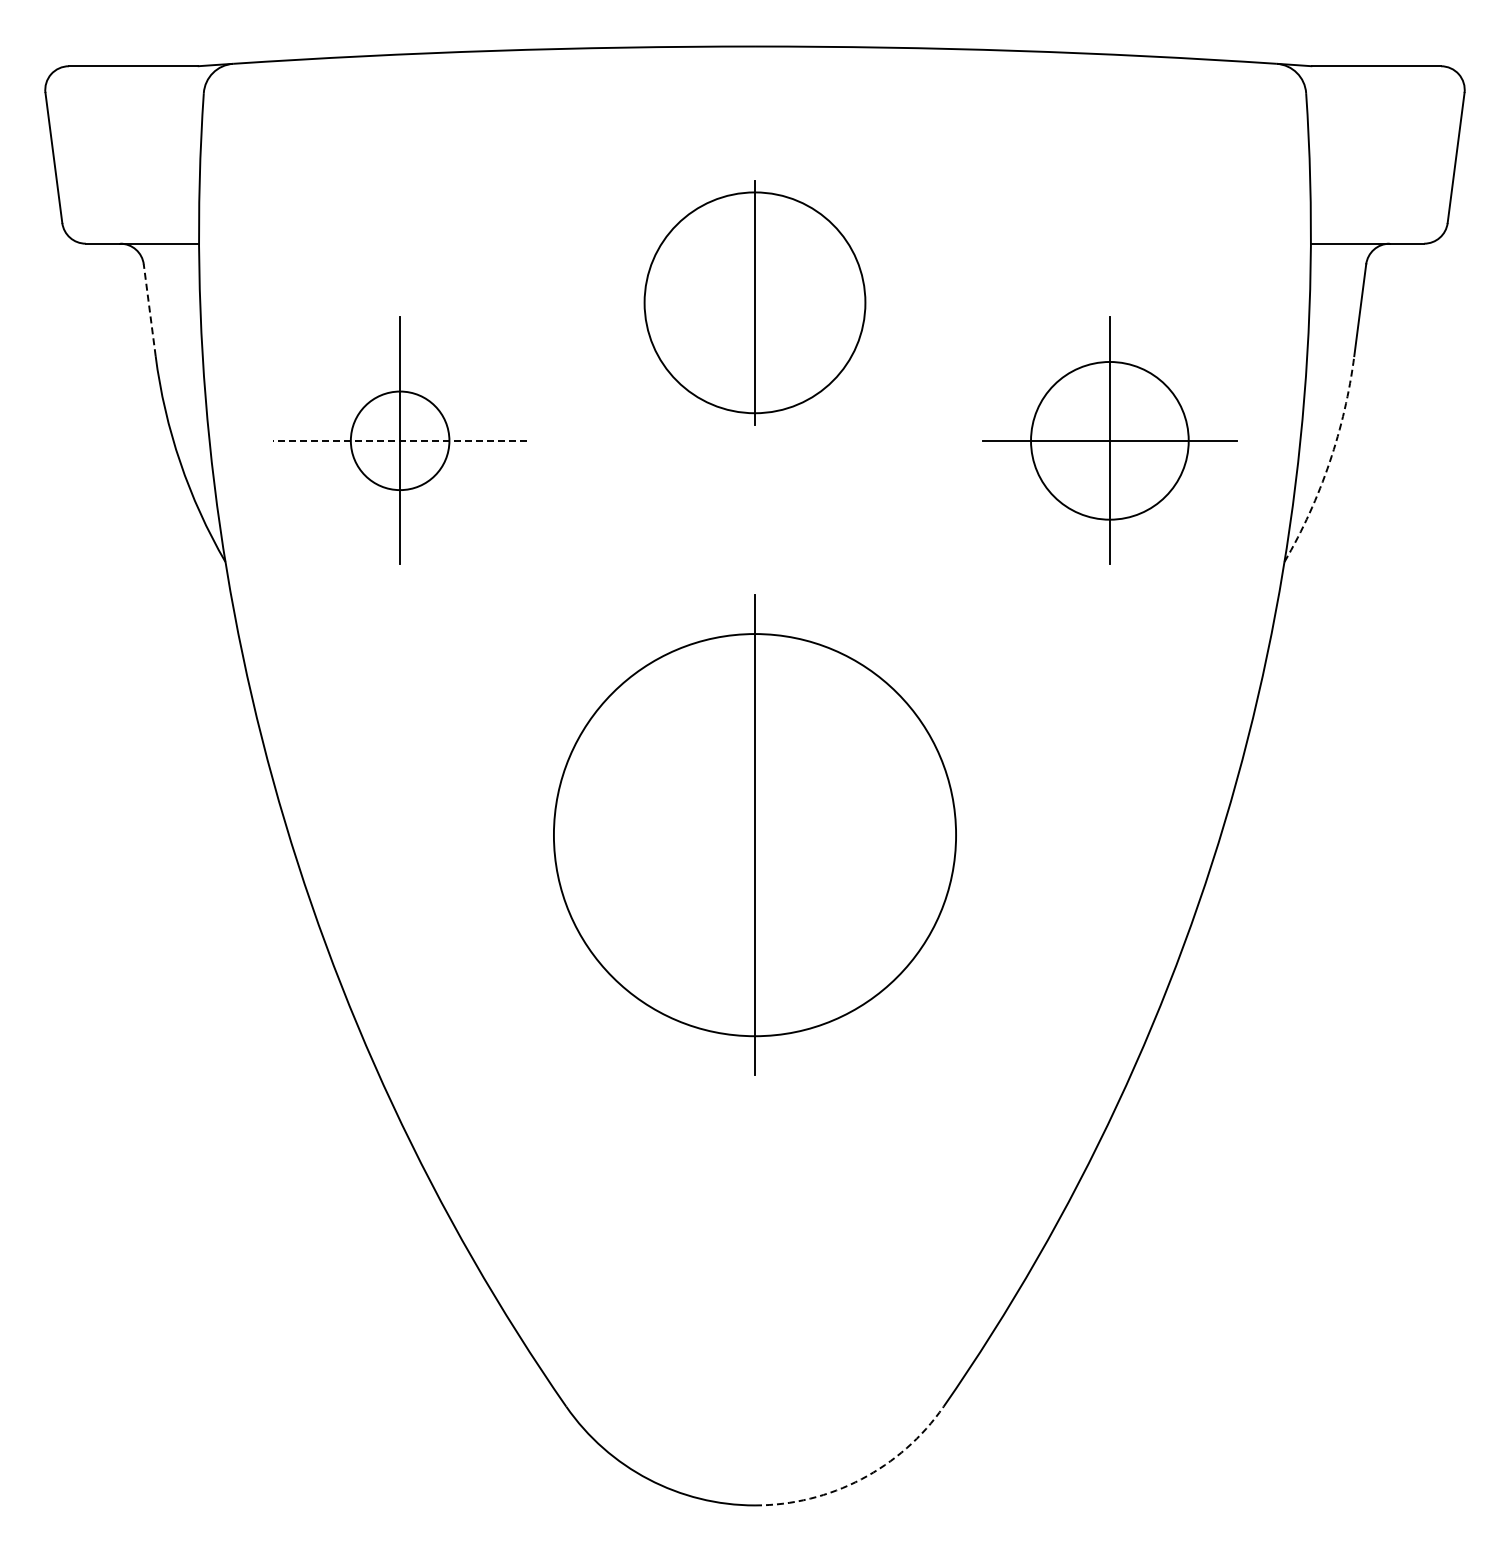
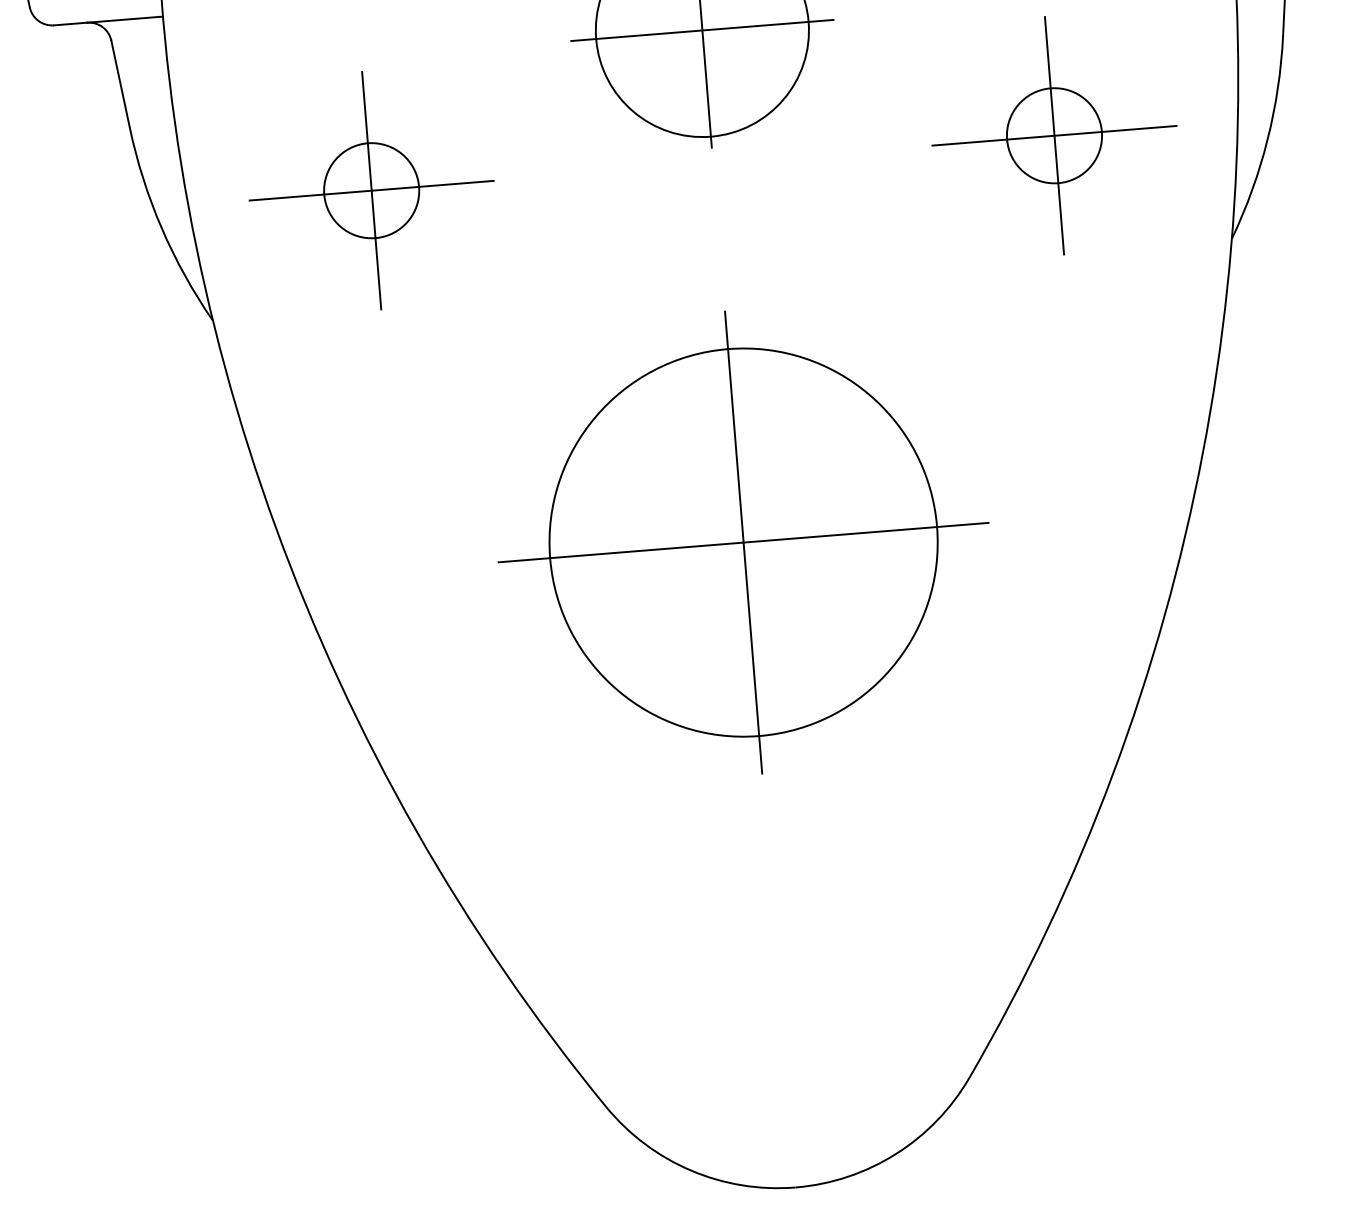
line: (754, 302) -> (701, 30), added
line: (149, 309) -> (120, 83), dashed -> solid
line: (400, 440) -> (371, 190), dashed -> solid
circle: (1109, 440) -> (1054, 135), size x0.62
arc: (1329, 462) -> (1267, 139), dashed -> solid
line: (754, 835) -> (743, 542), added
arc: (861, 1479) -> (895, 1154), dashed -> solid

